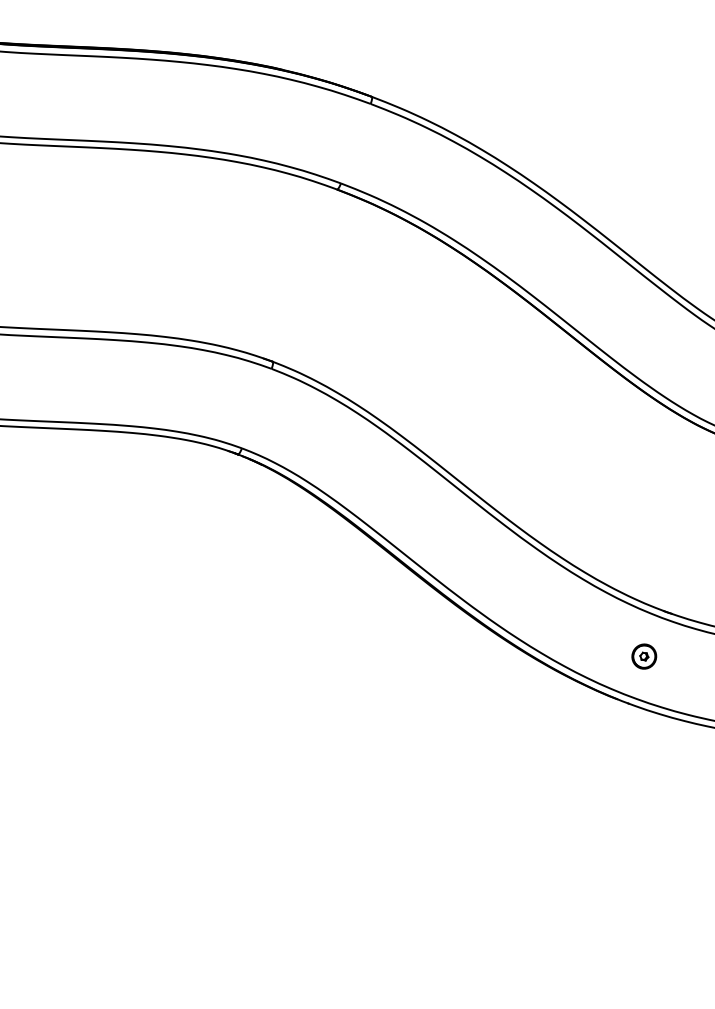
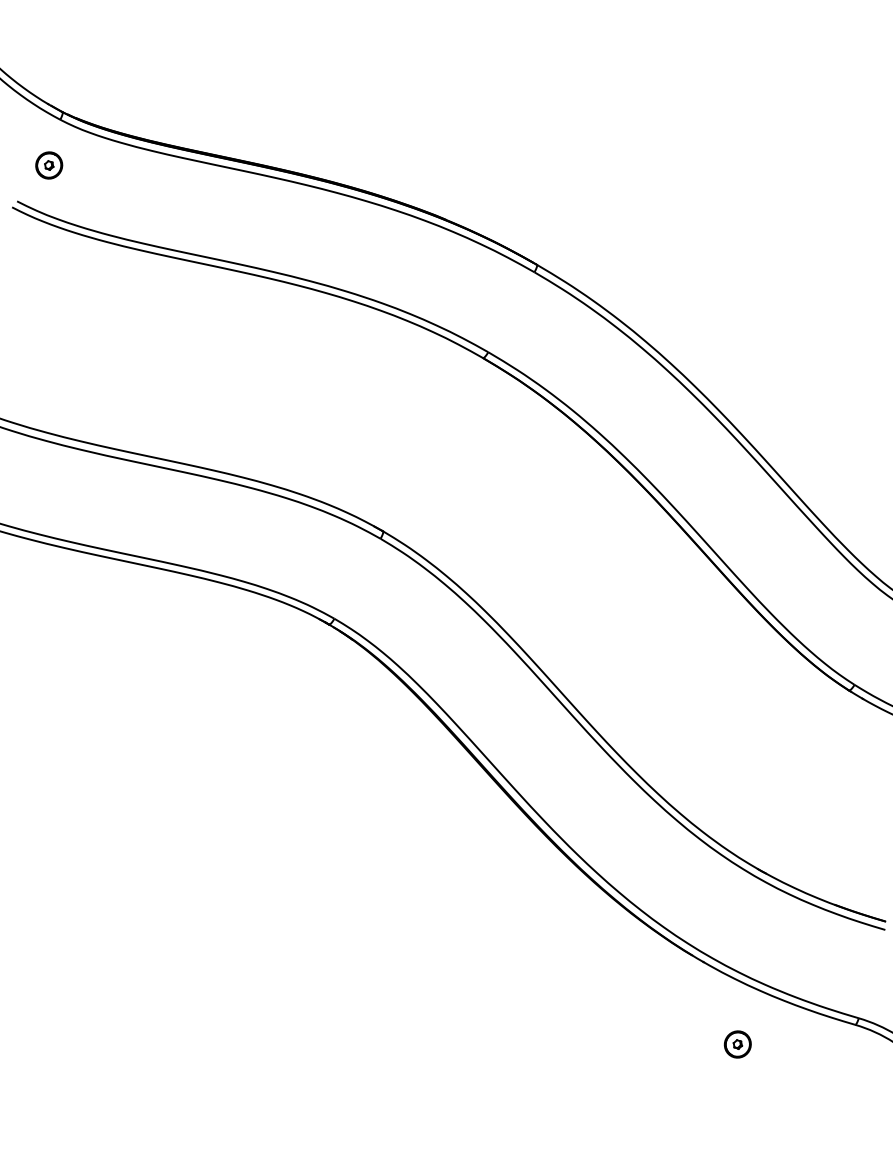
part: (643, 656) -> (737, 1044), moved

